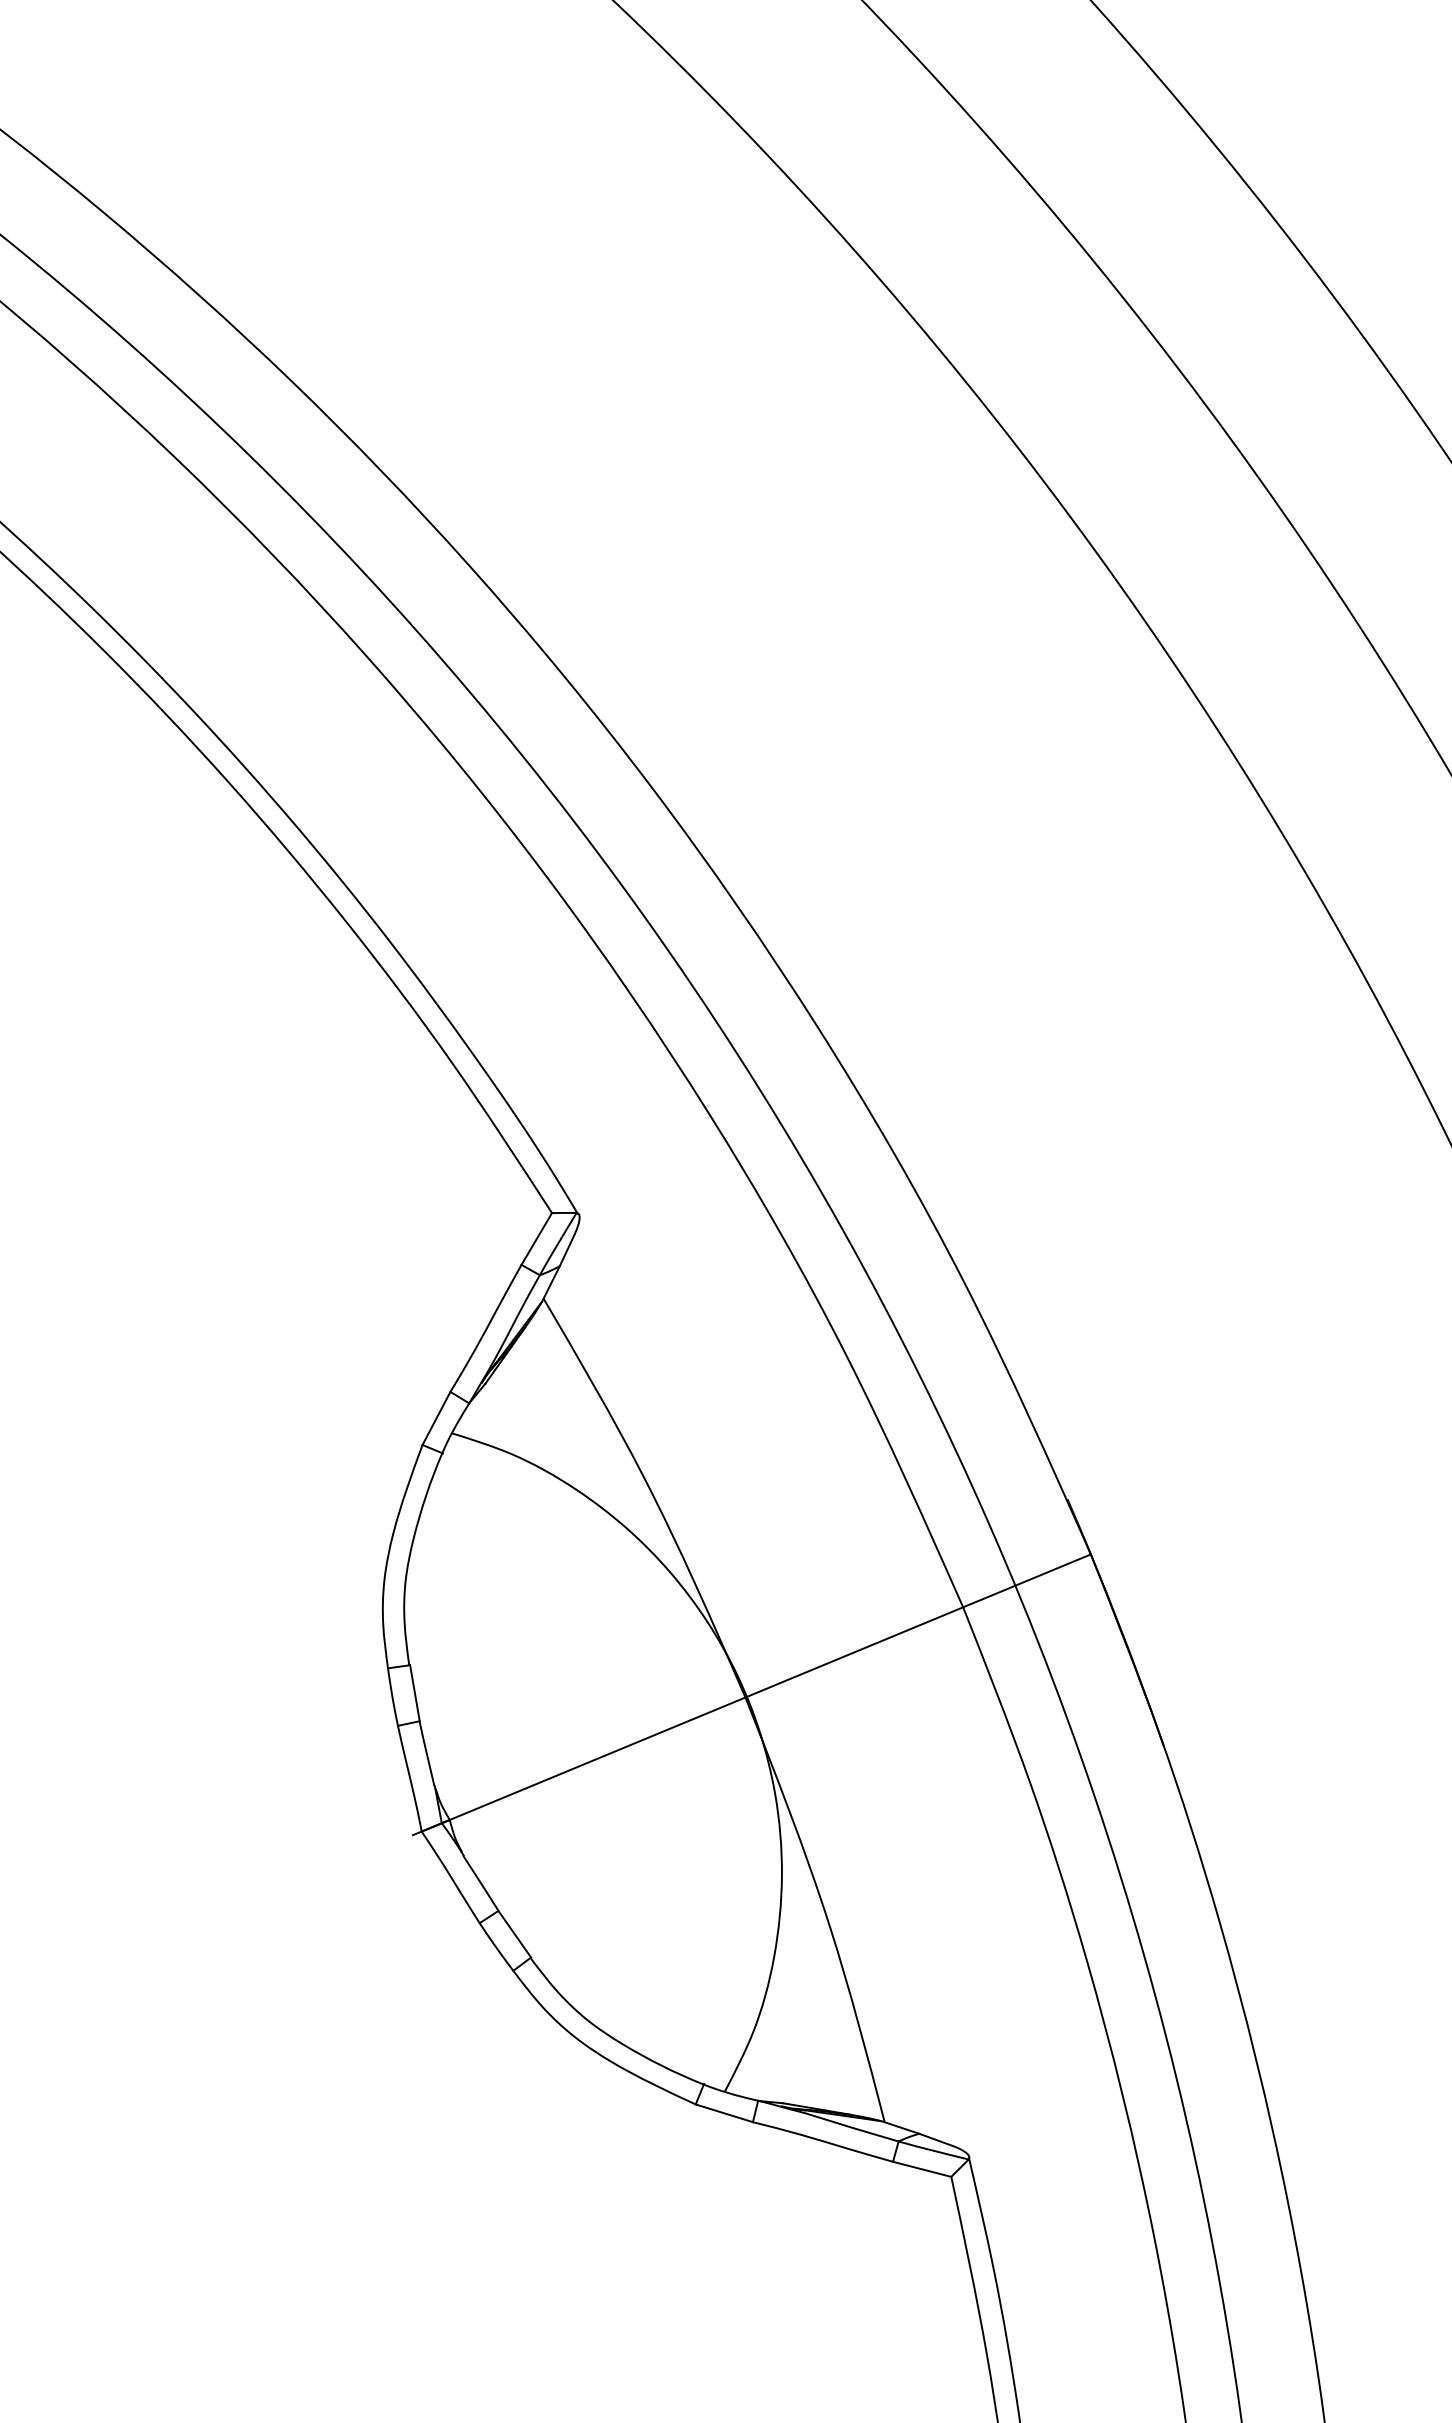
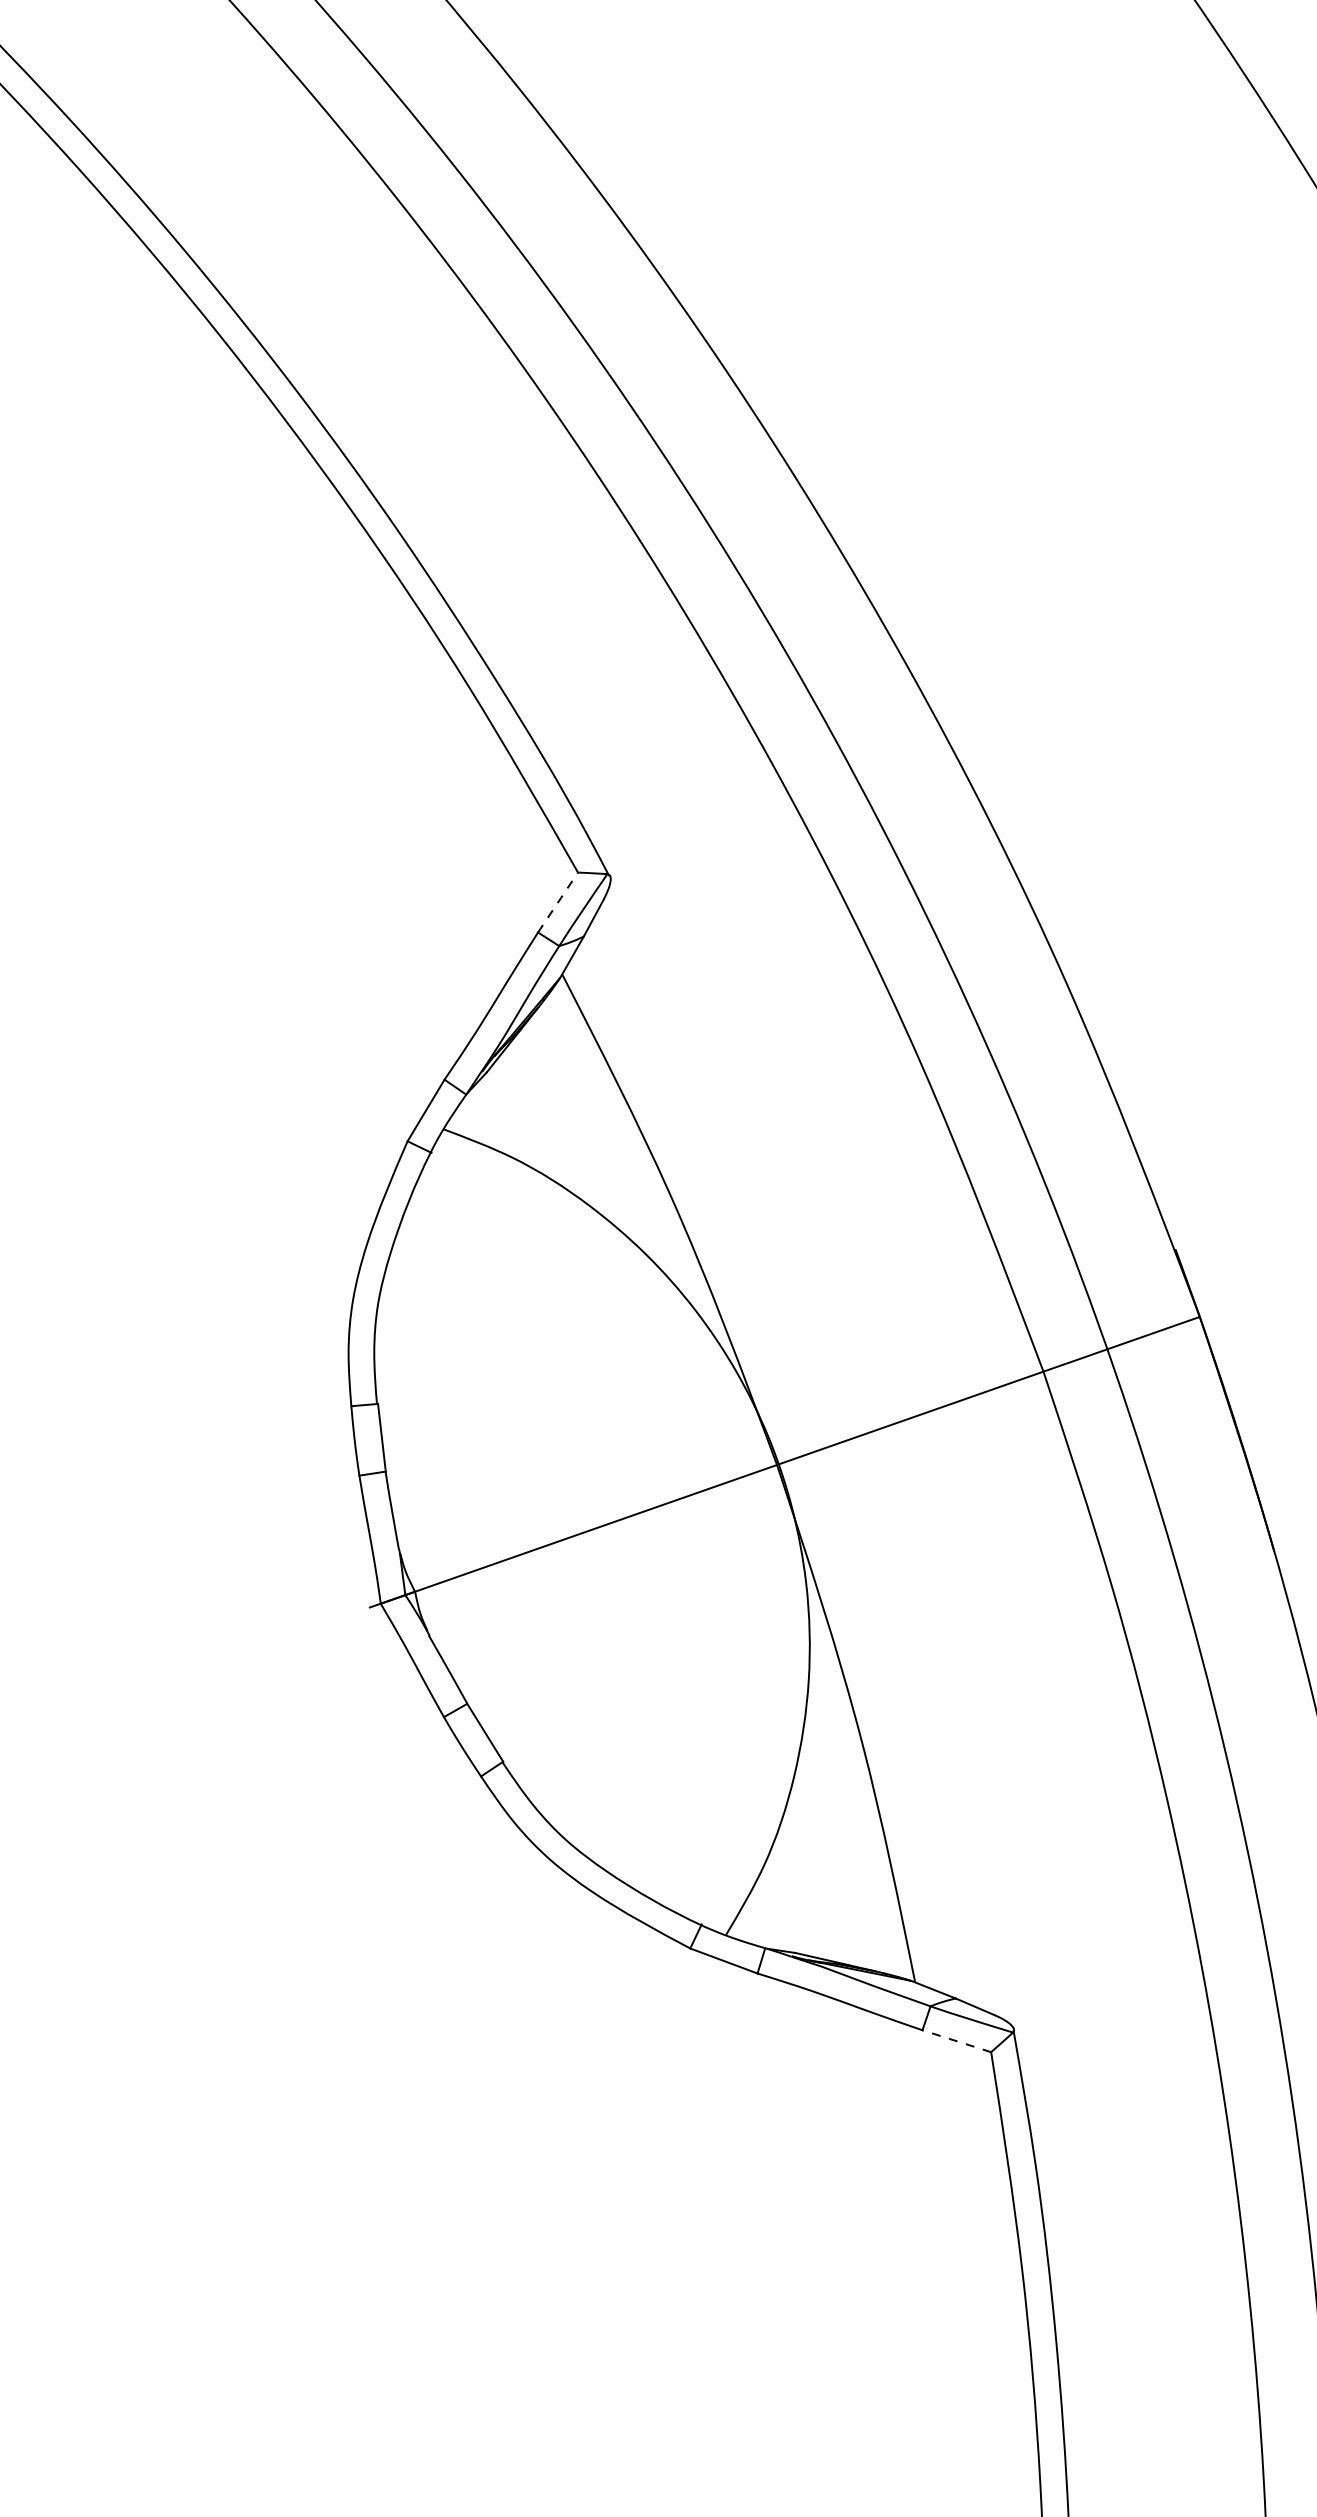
line: (537, 1238) -> (558, 902), solid -> dashed
line: (921, 2169) -> (956, 2041), solid -> dashed

